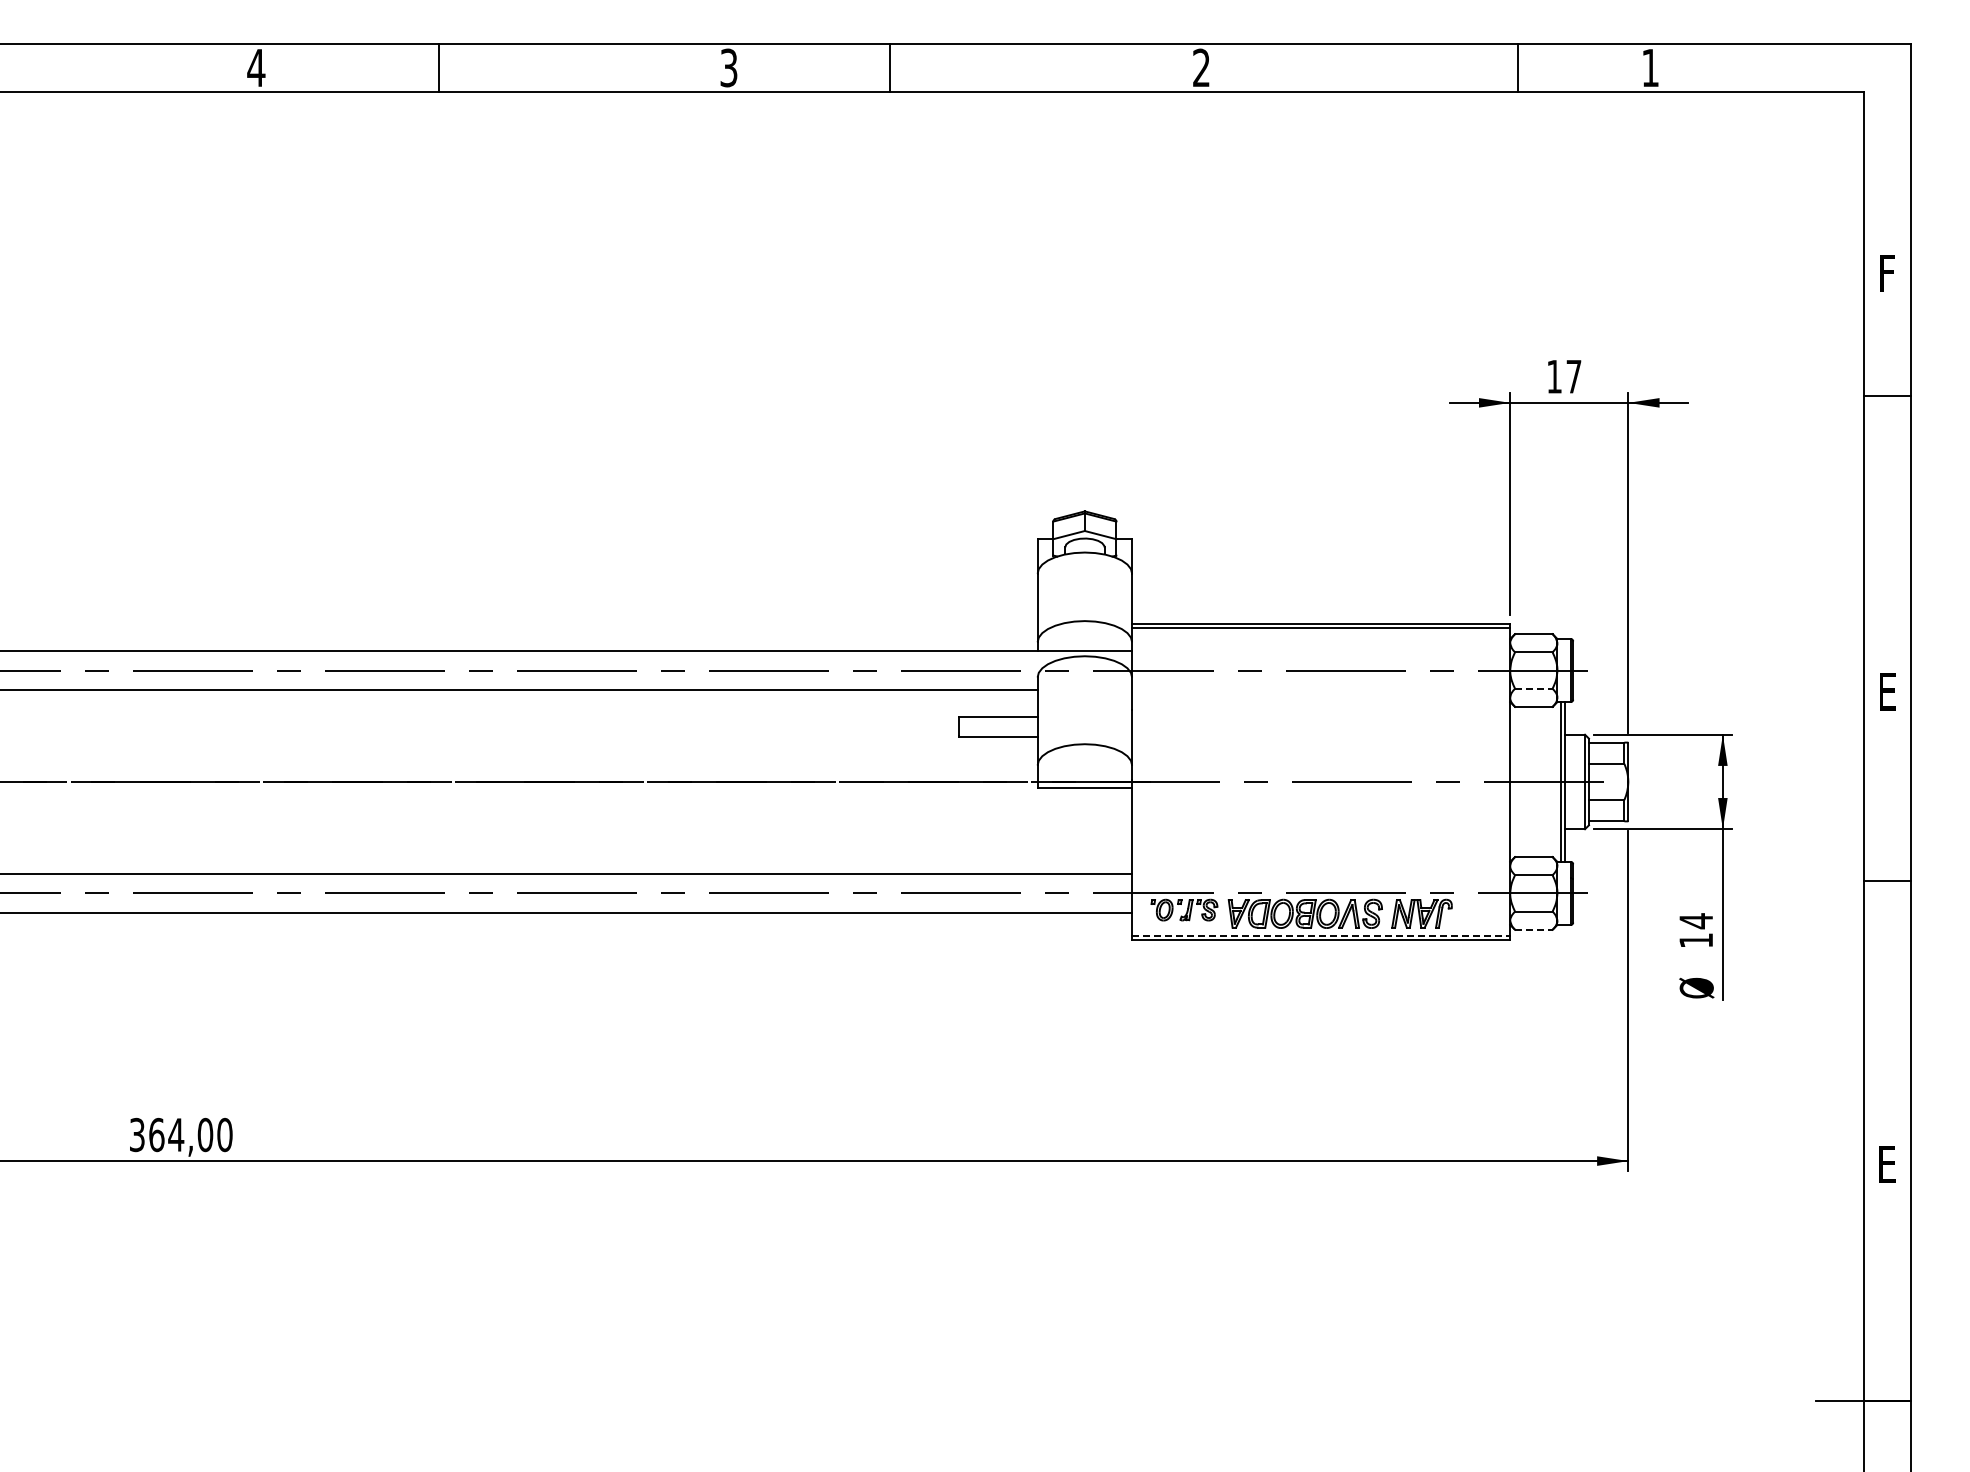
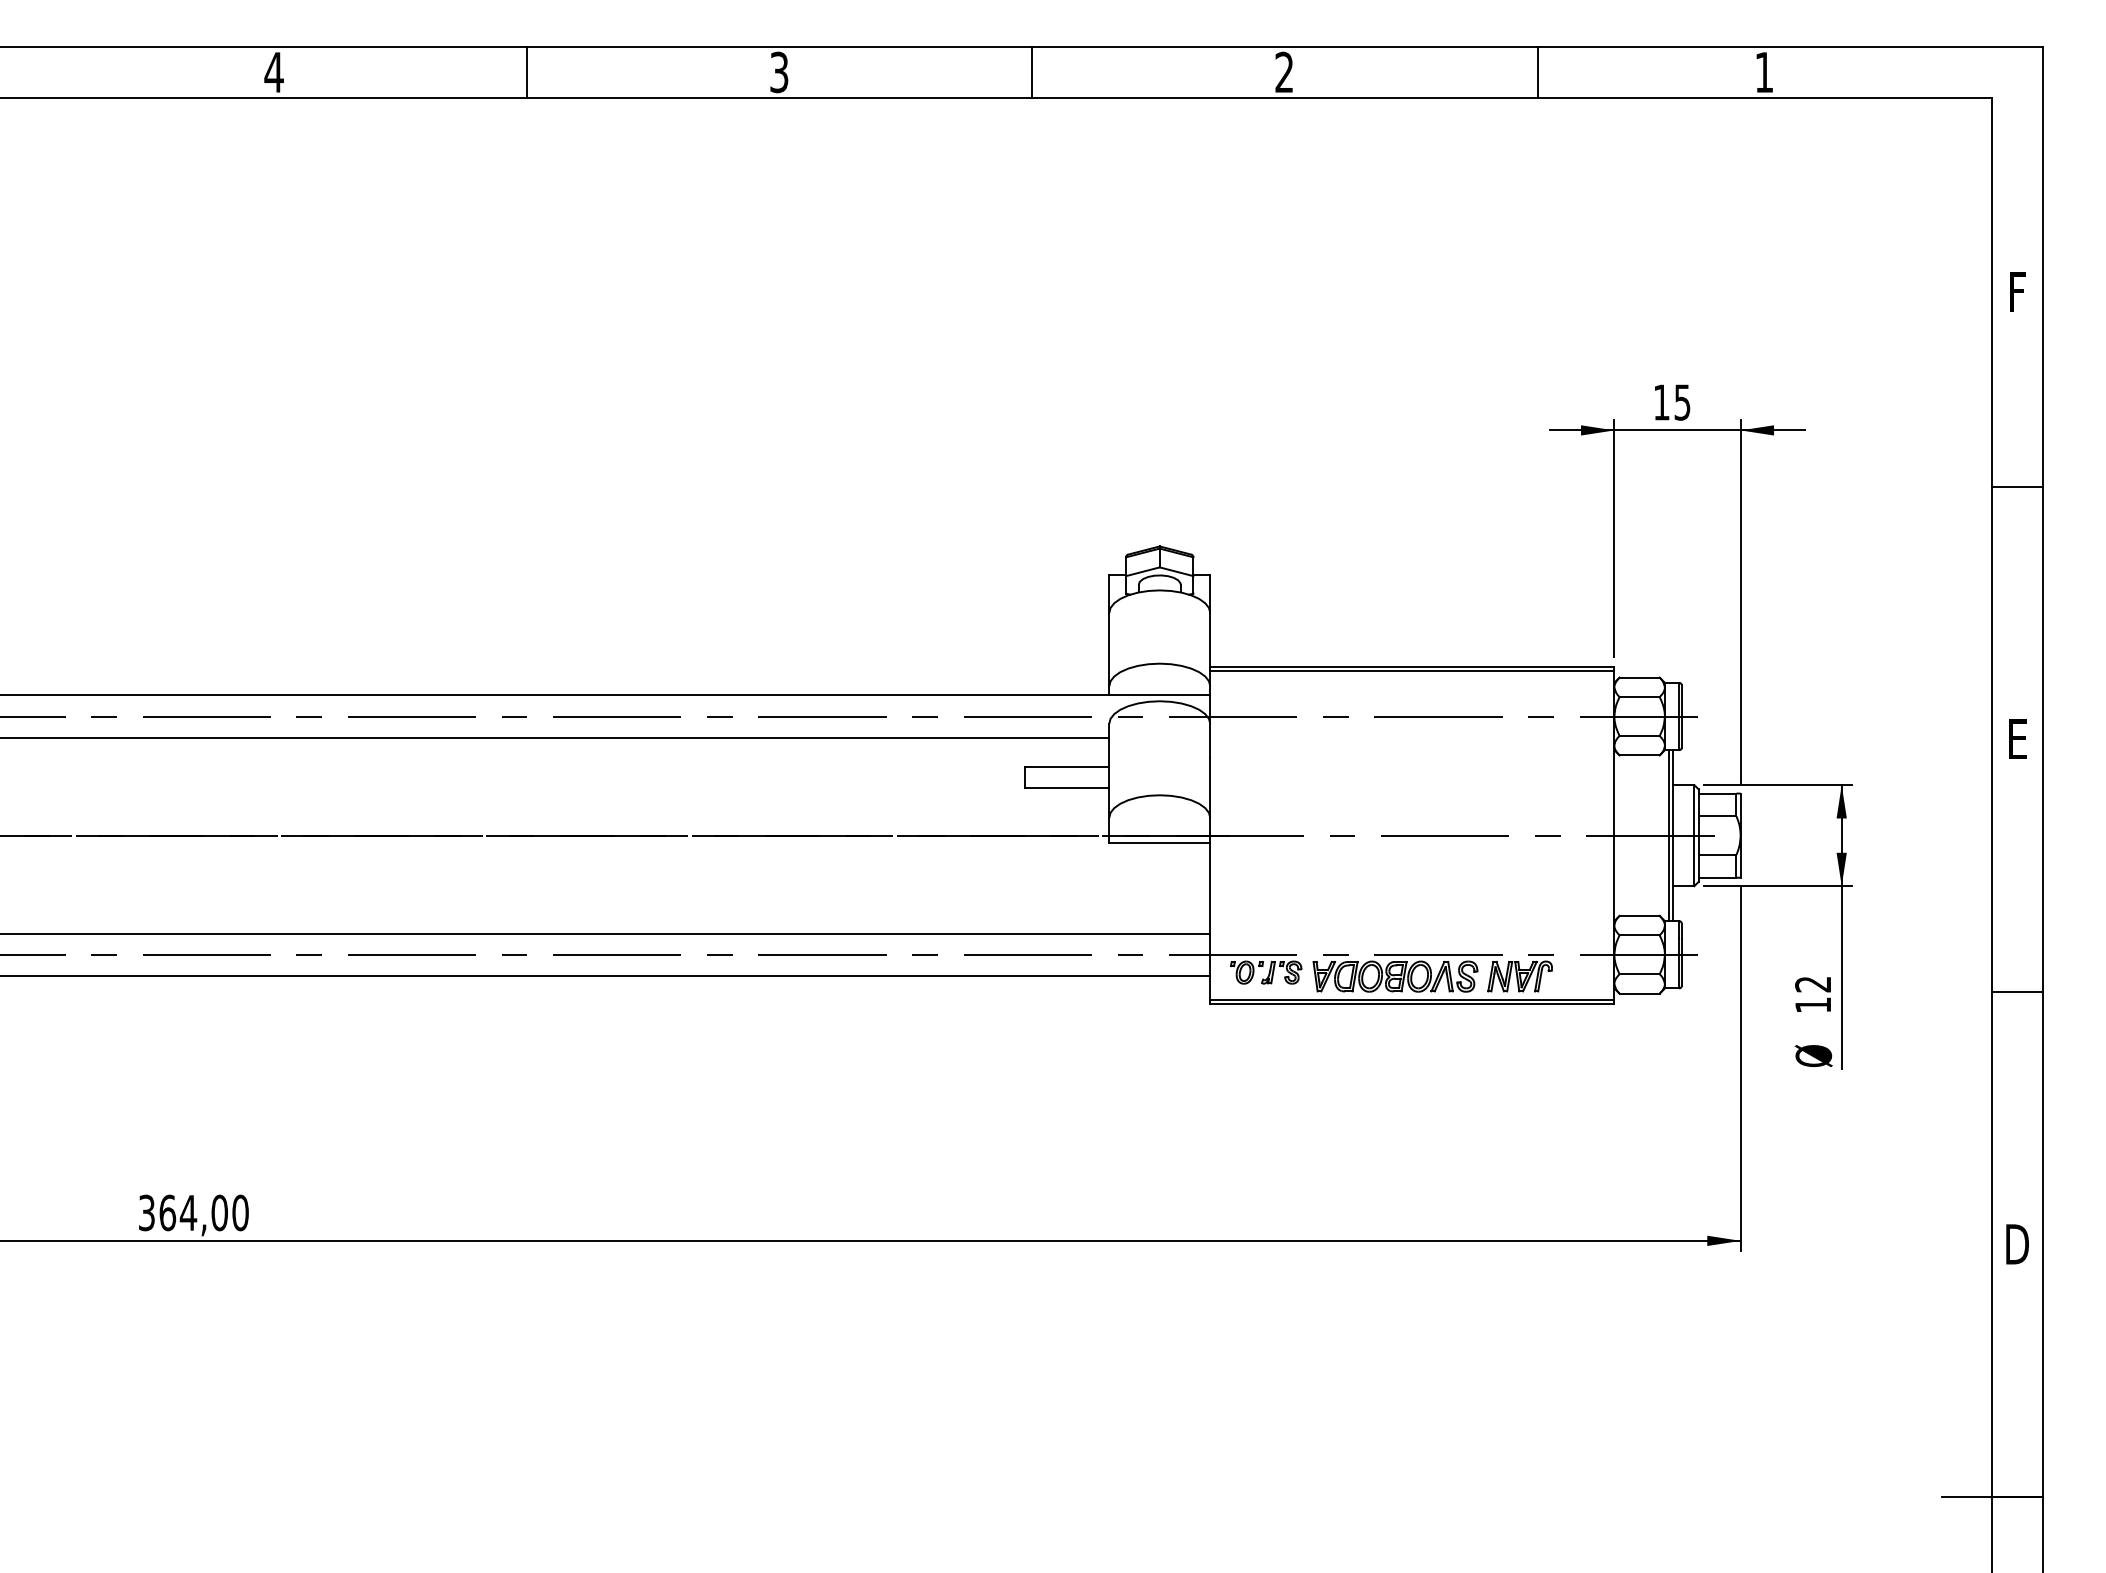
line: (439, 67) -> (527, 71), moved
line: (889, 67) -> (1032, 71), moved
line: (1518, 67) -> (1537, 71), moved
text: (1573, 376) -> (1682, 402), 17 -> 15
line: (1886, 396) -> (2016, 486), moved
line: (1533, 688) -> (1639, 735), dashed -> solid
line: (1886, 881) -> (2016, 992), moved
text: (1695, 921) -> (1812, 984), 14 -> 12
line: (1533, 929) -> (1639, 993), dashed -> solid
line: (1321, 935) -> (1412, 999), dashed -> solid
text: (1887, 1164) -> (2017, 1244), E -> D

